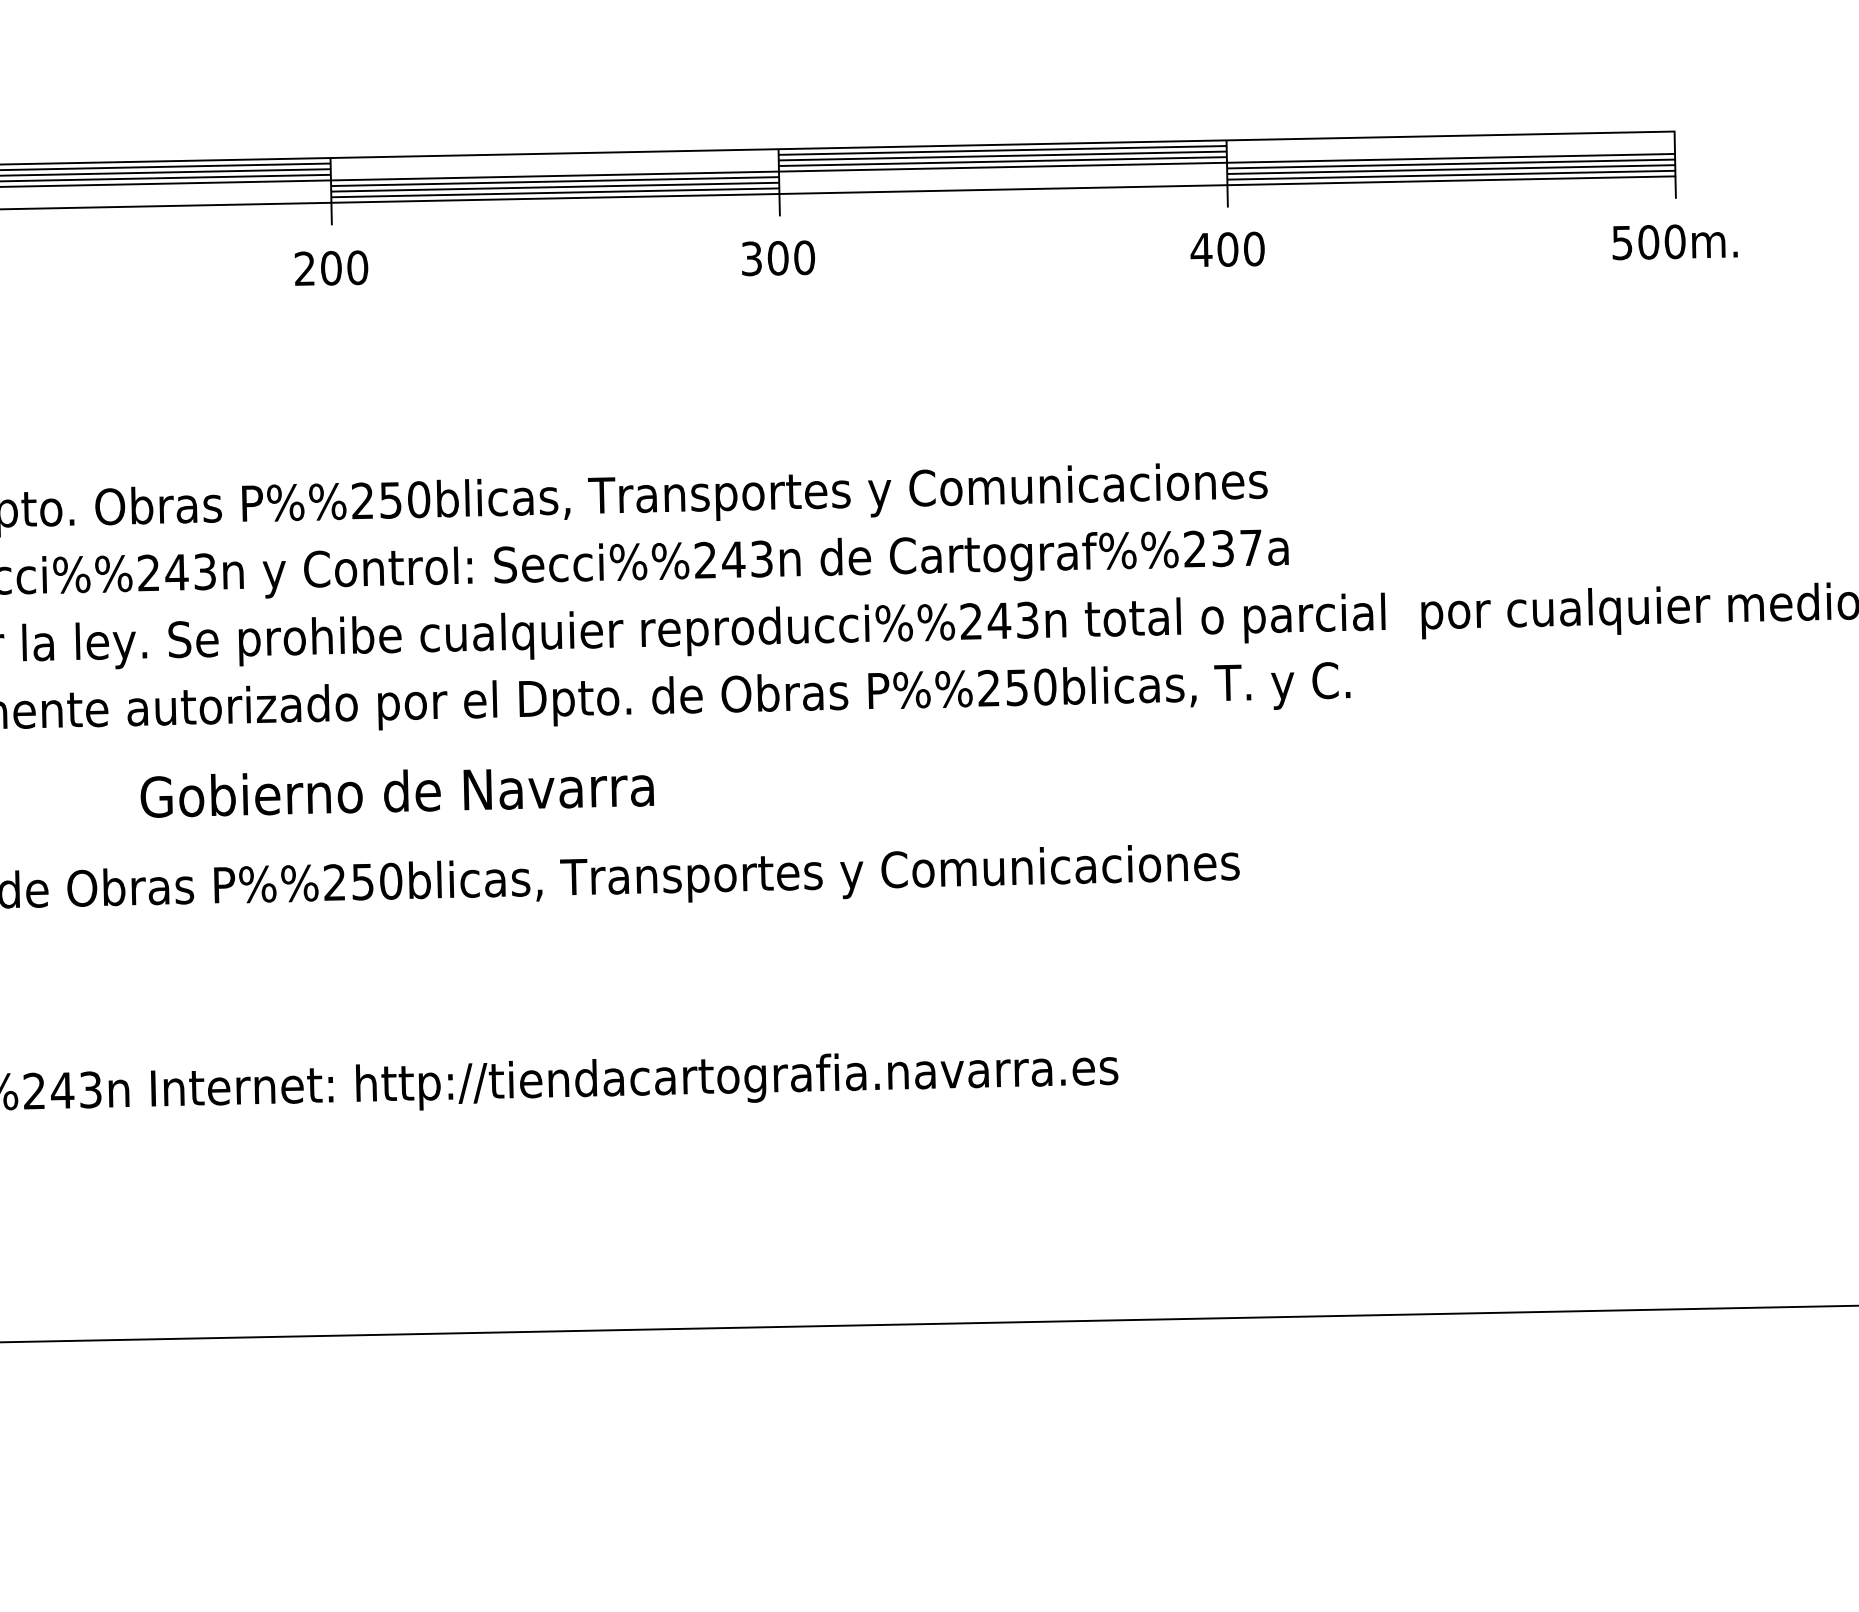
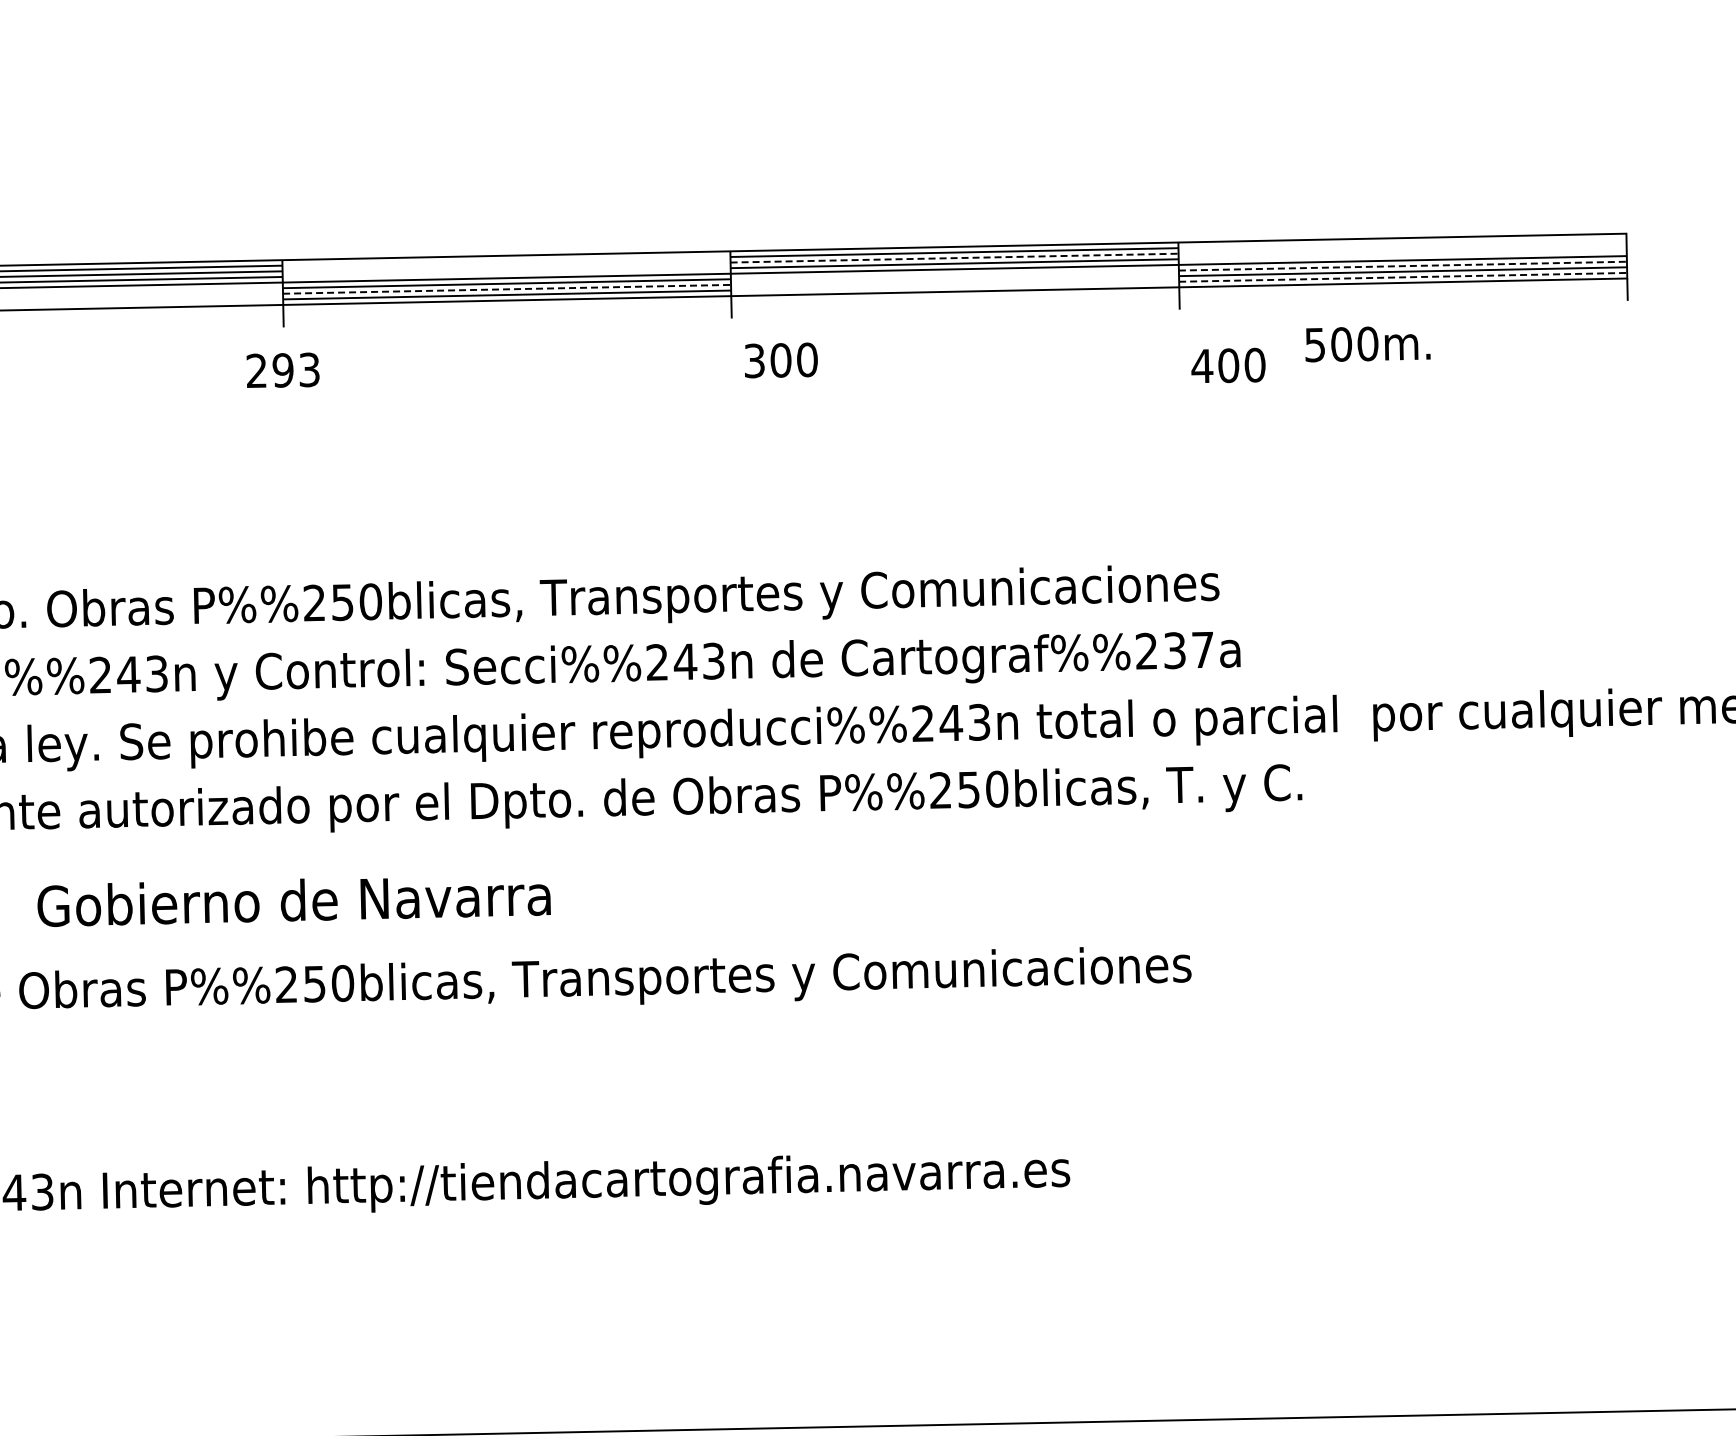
line: (1003, 156) -> (955, 258), solid -> dashed
line: (1451, 164) -> (1403, 266), solid -> dashed
line: (1451, 175) -> (1403, 277), solid -> dashed
line: (555, 187) -> (507, 289), solid -> dashed
text: (1674, 242) -> (1367, 344), moved
text: (1227, 248) -> (1228, 364), moved
text: (778, 258) -> (781, 360), moved
text: (344, 267) -> (296, 369), 200 -> 293
text: (396, 793) -> (293, 902), moved

